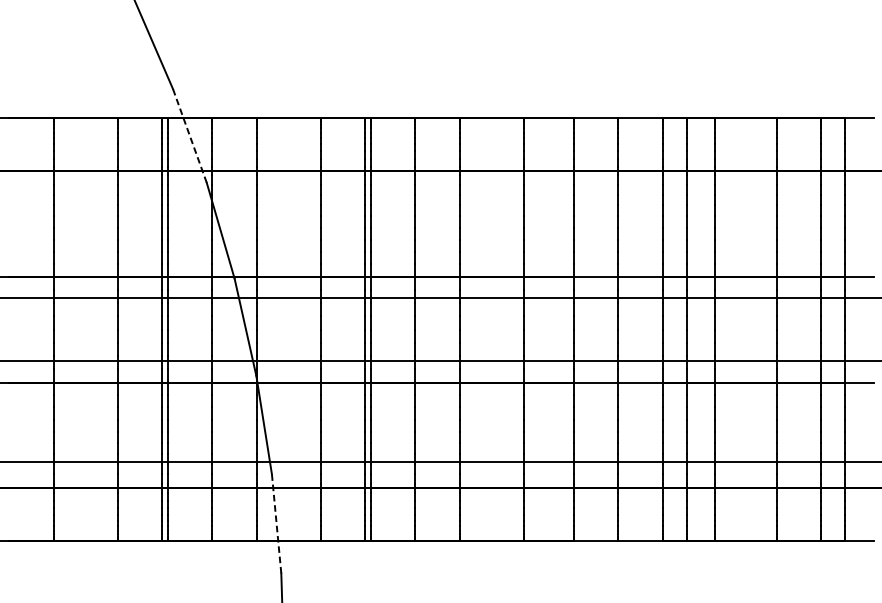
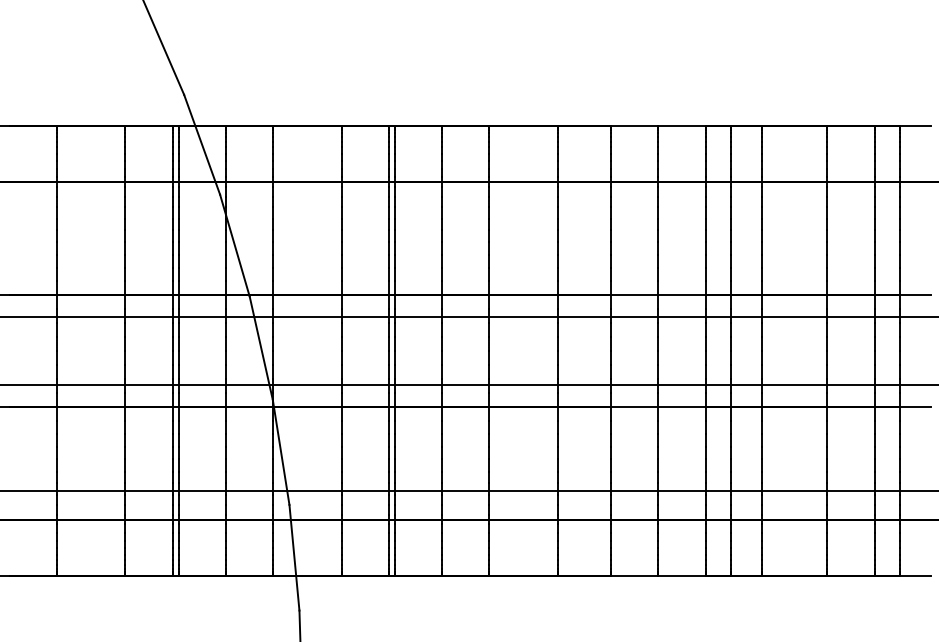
line: (189, 135) -> (201, 144), dashed -> solid
line: (276, 523) -> (294, 557), dashed -> solid

